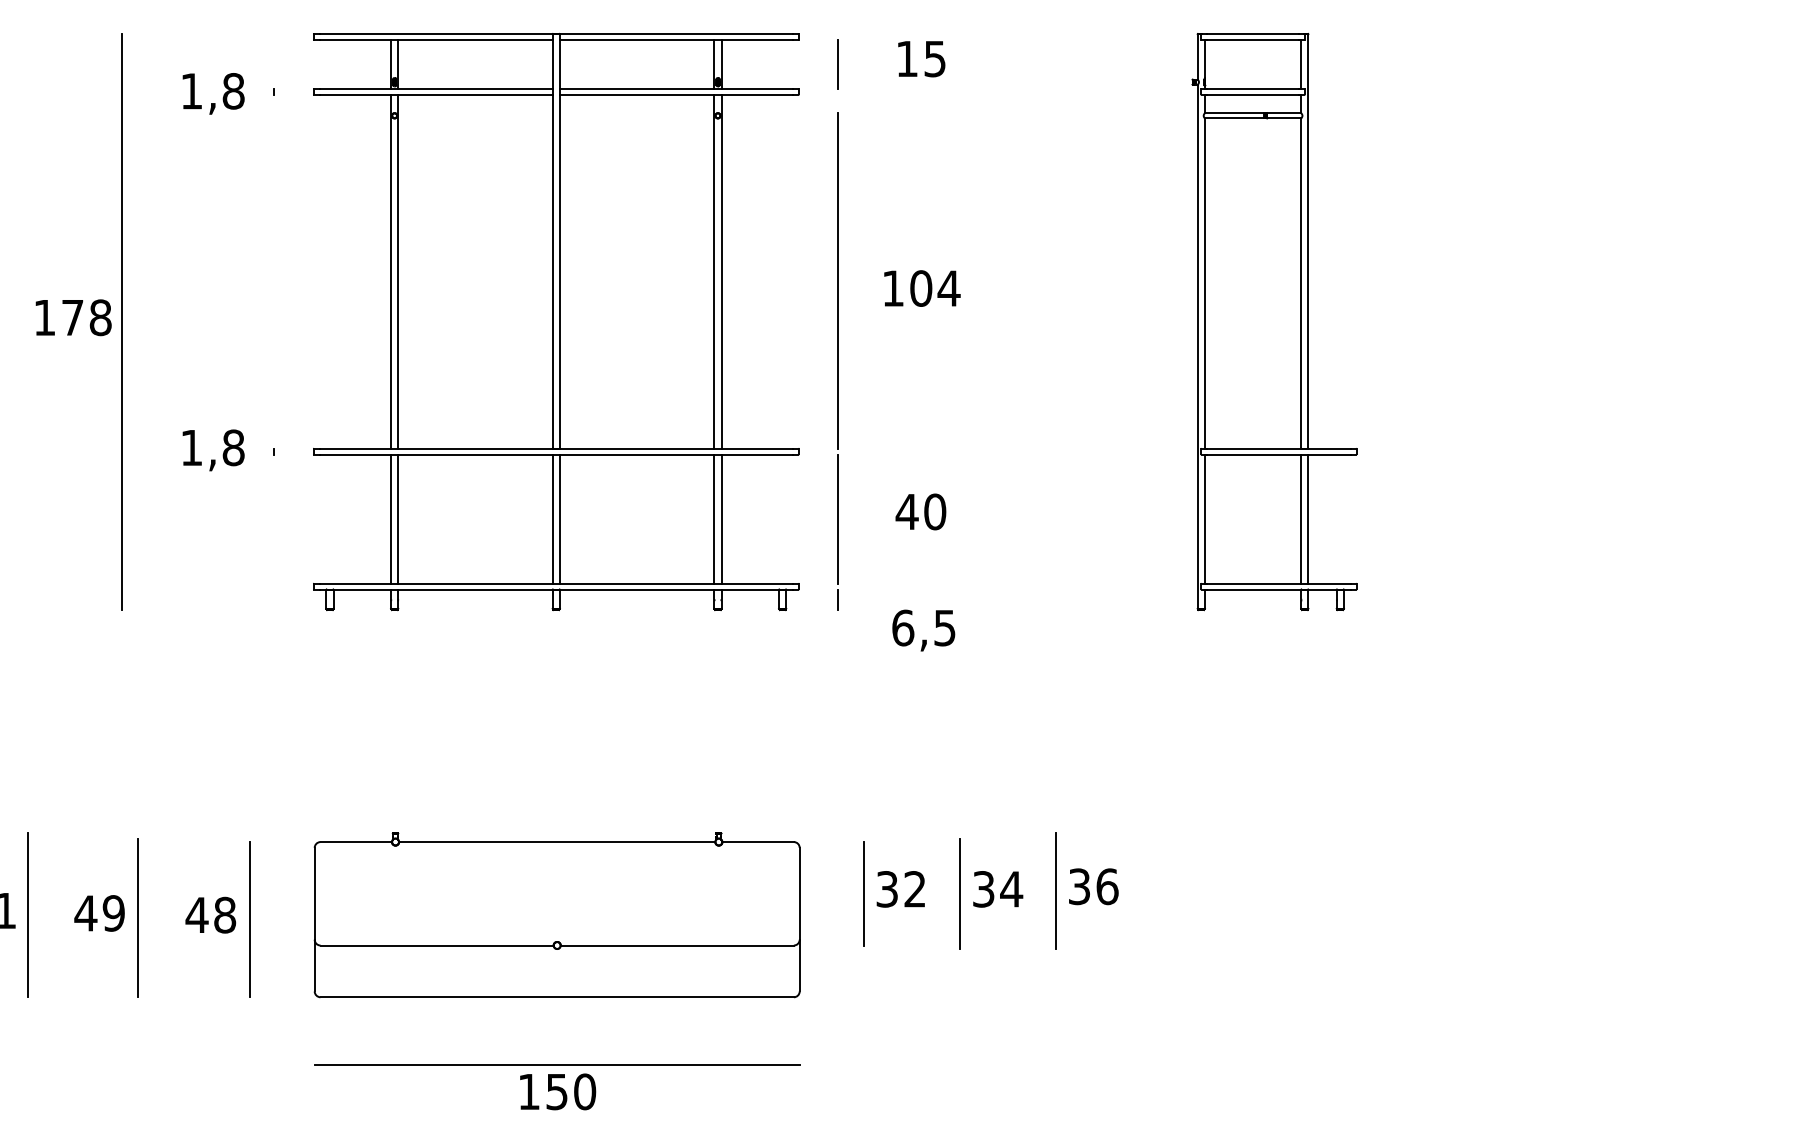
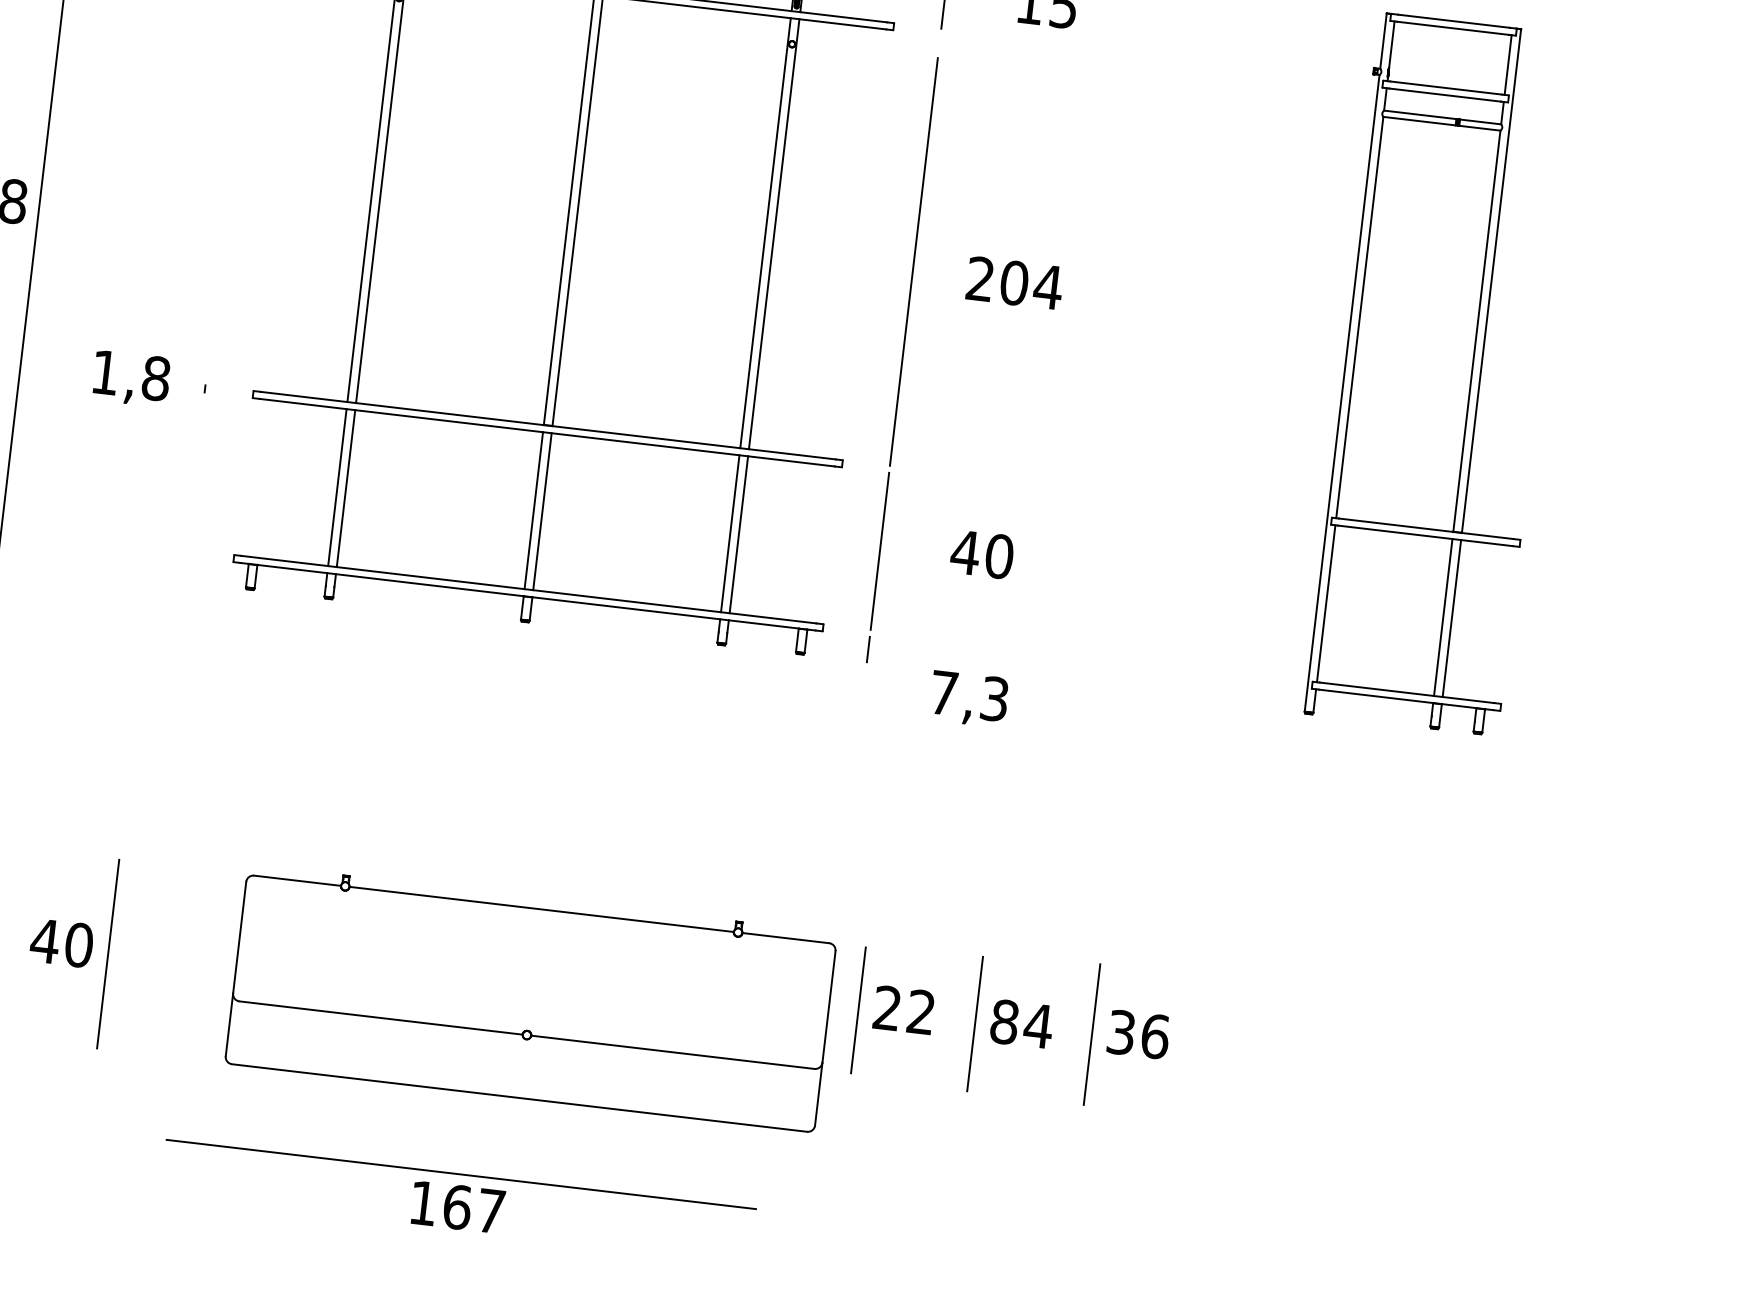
text: (892, 288) -> (979, 278), 104 -> 204
text: (923, 627) -> (968, 695), 6,5 -> 7,3
text: (886, 889) -> (886, 1008), 32 -> 22
text: (983, 889) -> (1004, 1022), 34 -> 84
text: (225, 915) -> (79, 945), 48 -> 40
part: (556, 915) -> (530, 998), moved
text: (571, 1091) -> (474, 1208), 150 -> 167

